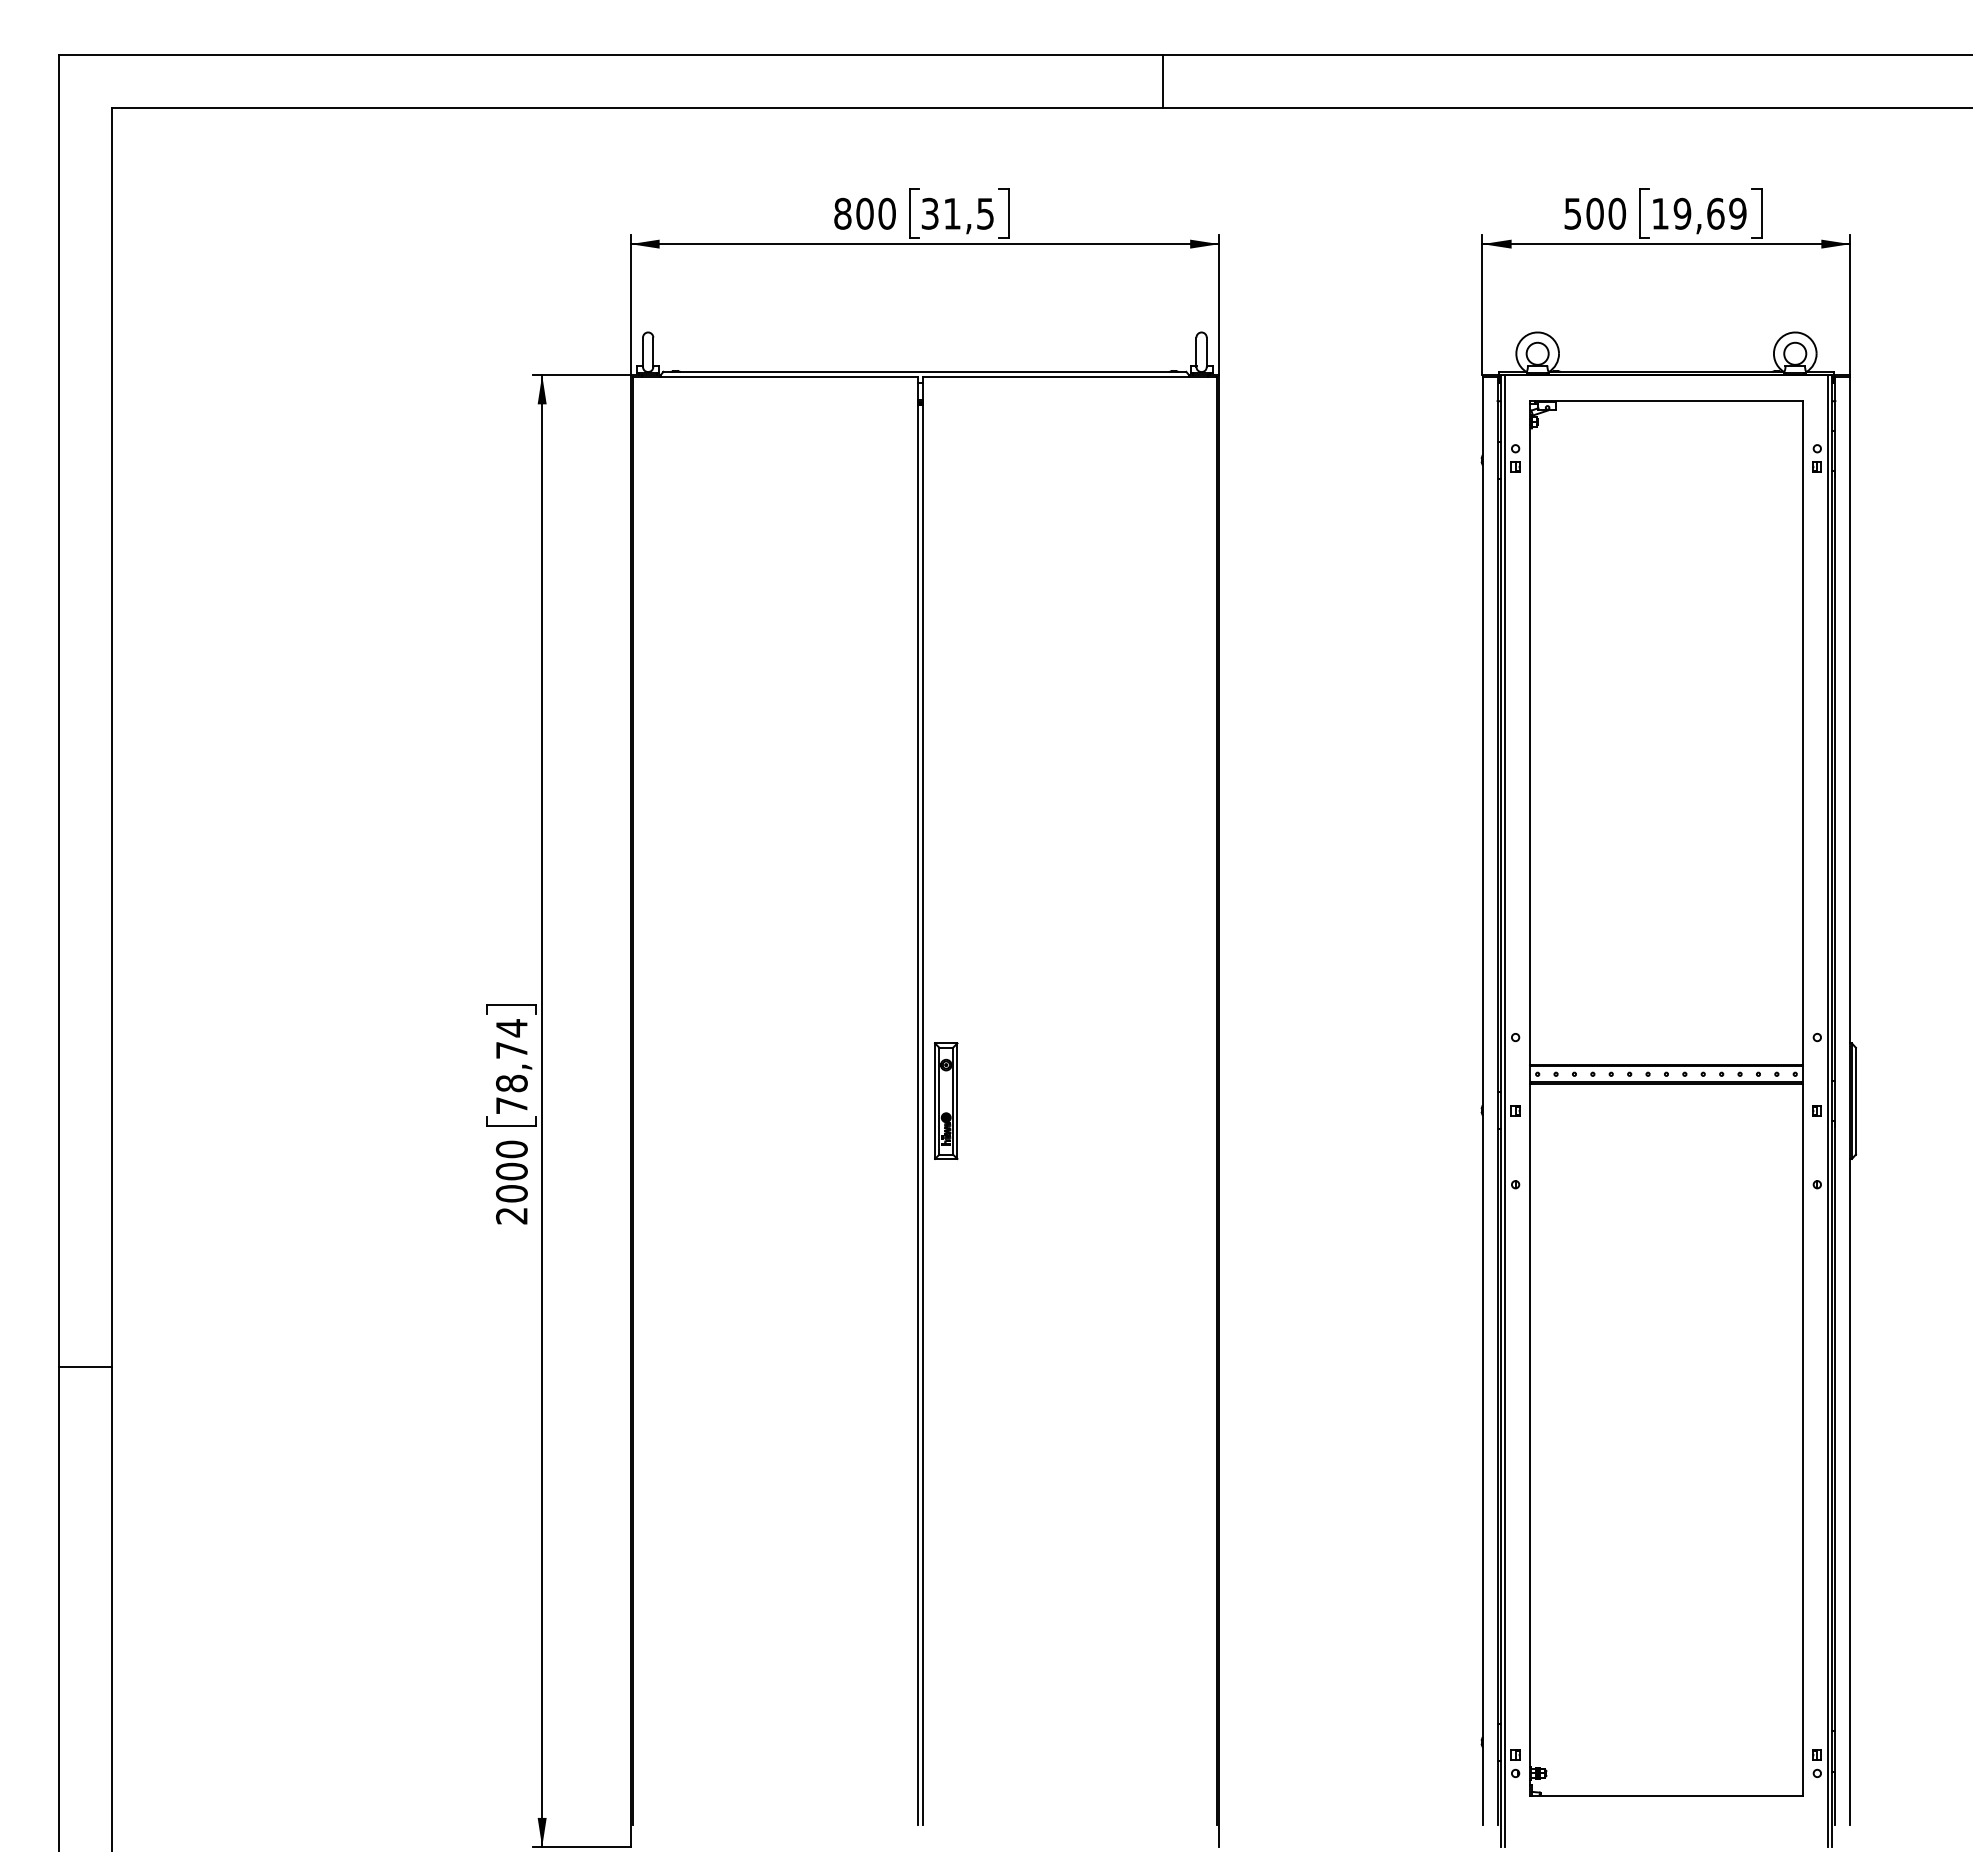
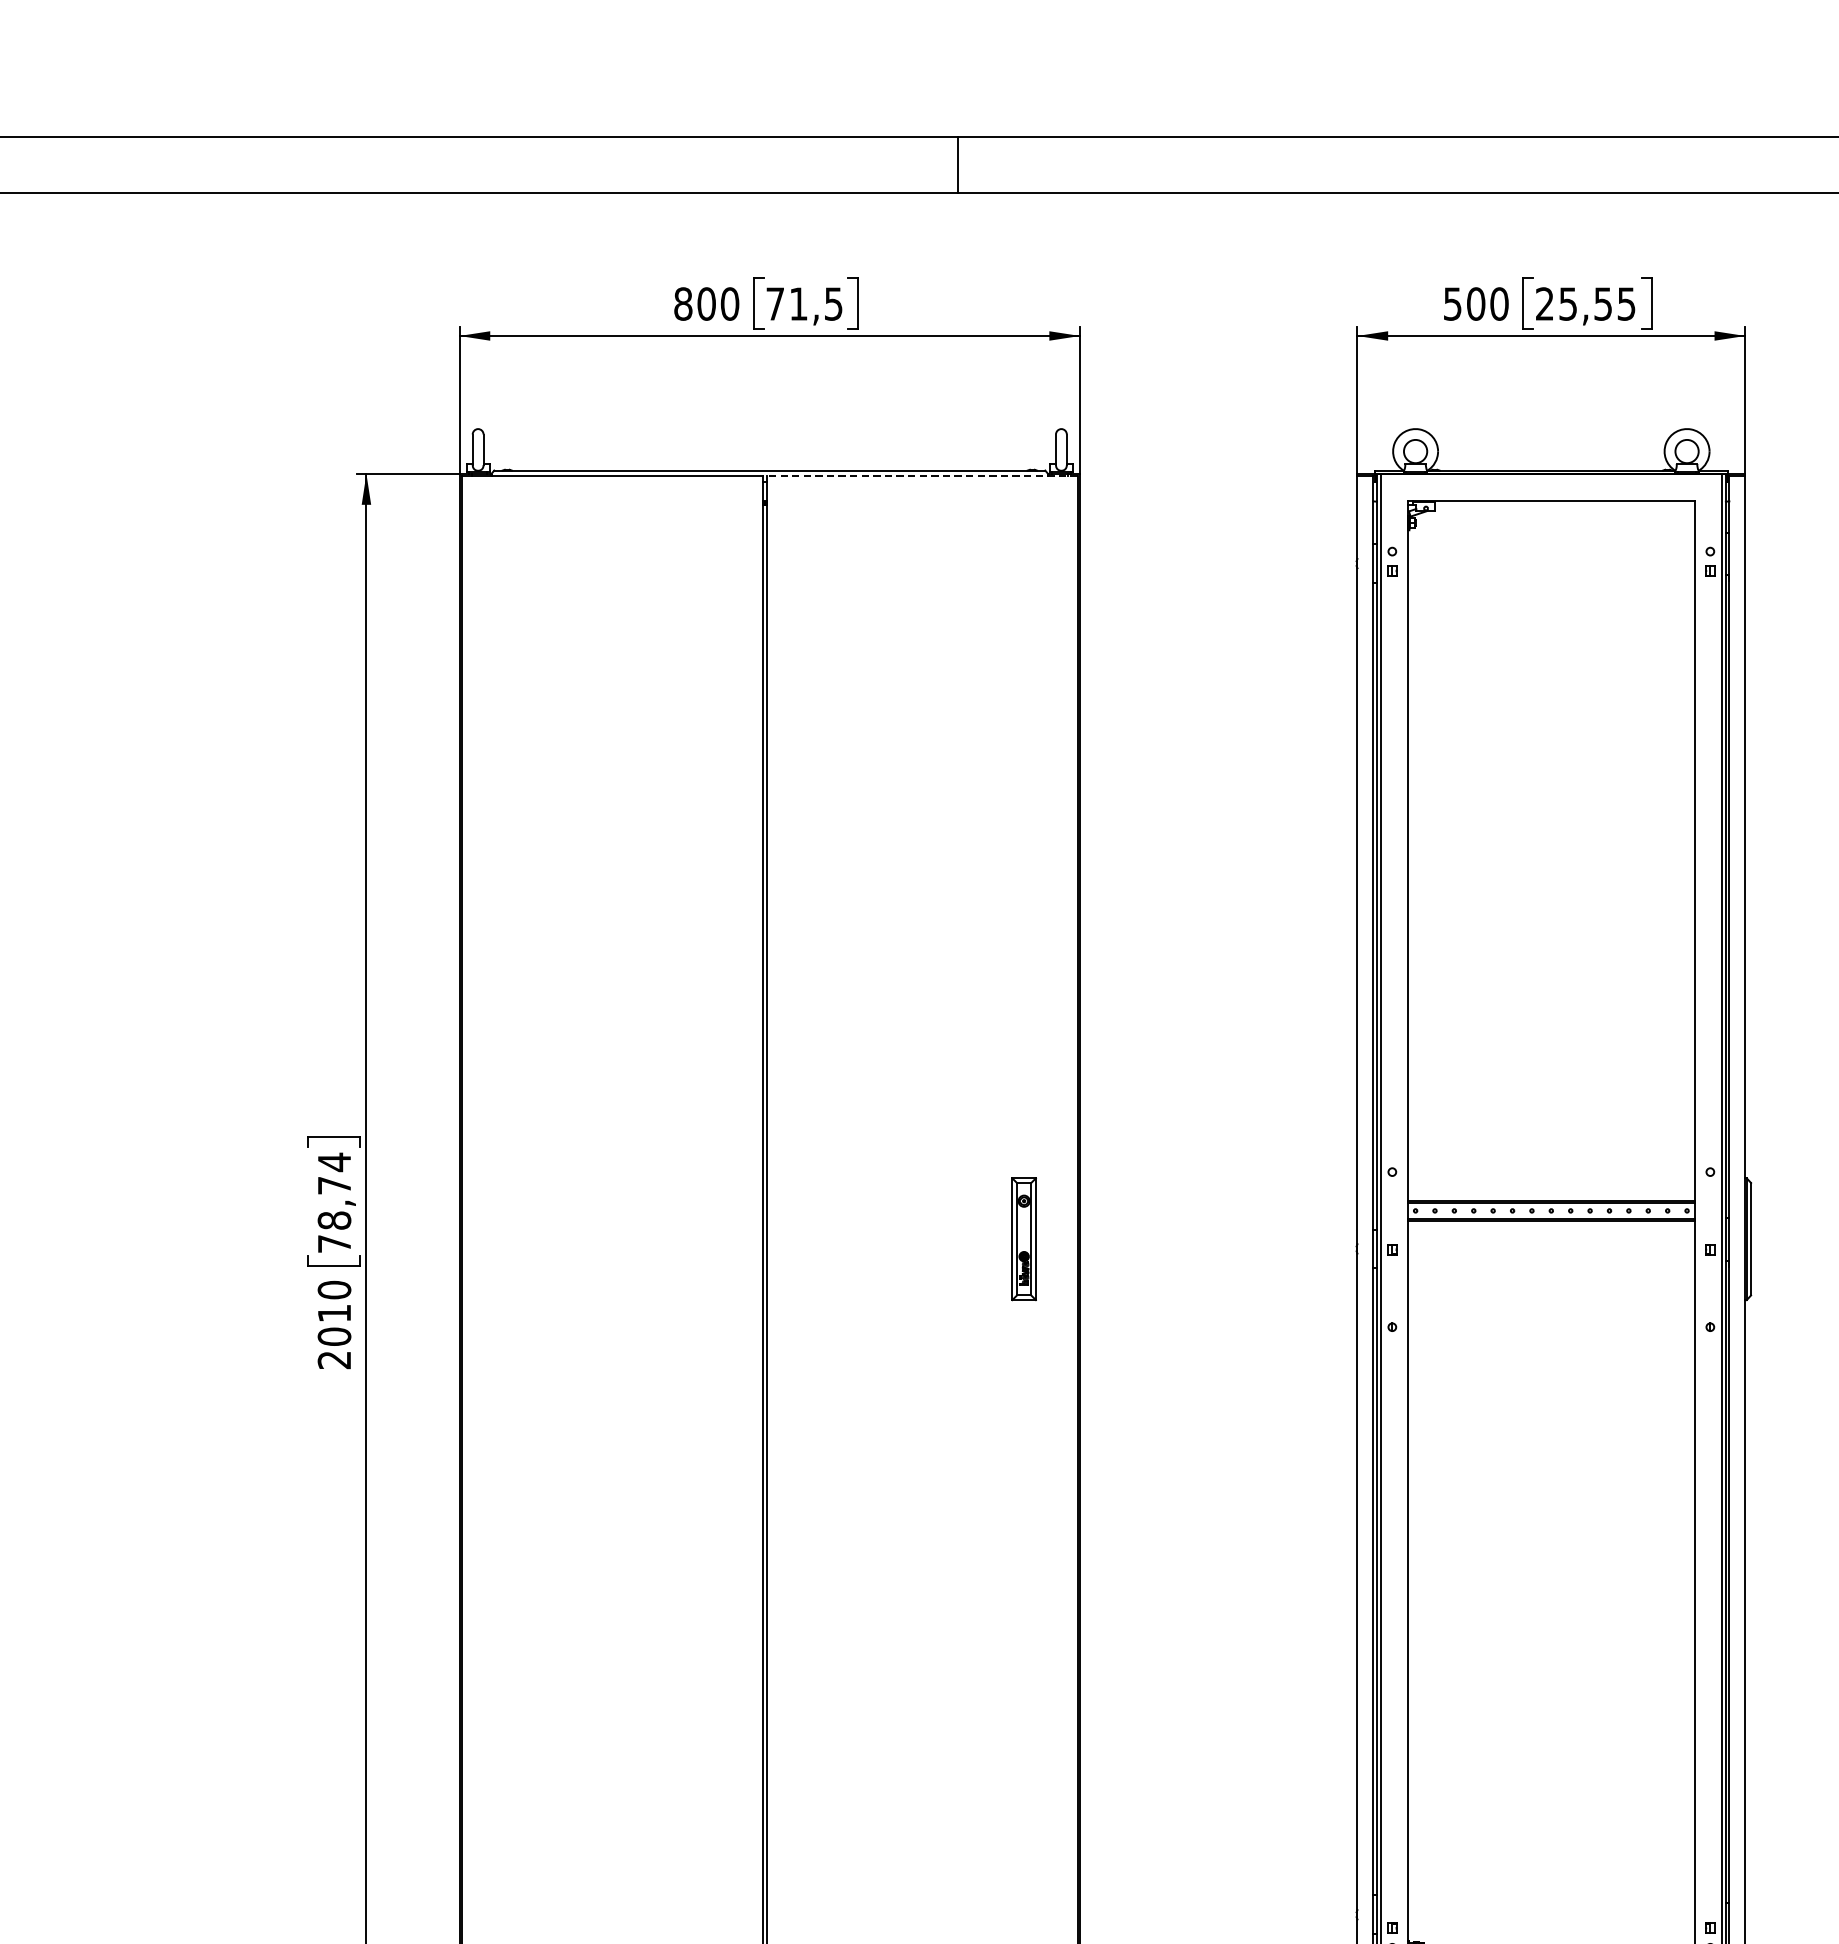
line: (1163, 81) -> (958, 164), moved
text: (929, 213) -> (774, 303), 31,5 -> 71,5
text: (1699, 213) -> (1586, 303), 19,69 -> 25,55
line: (1069, 377) -> (922, 476), solid -> dashed
part: (946, 1100) -> (1024, 1238), moved
text: (511, 1171) -> (334, 1313), 2000 -> 2010

